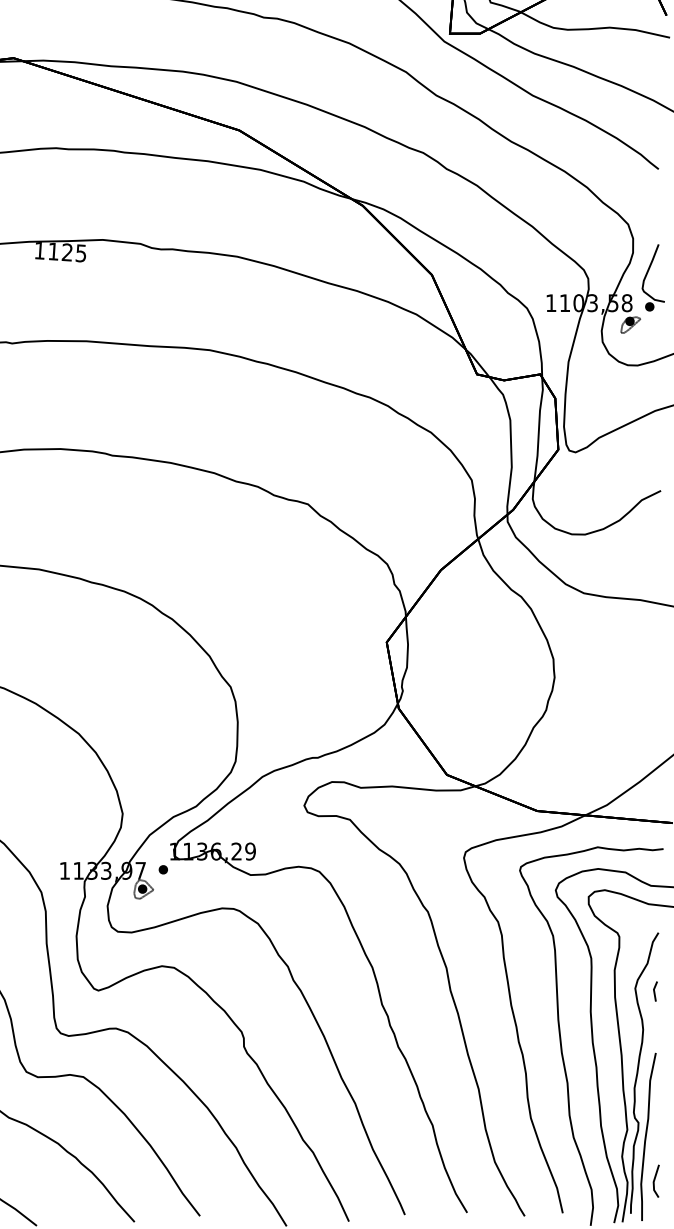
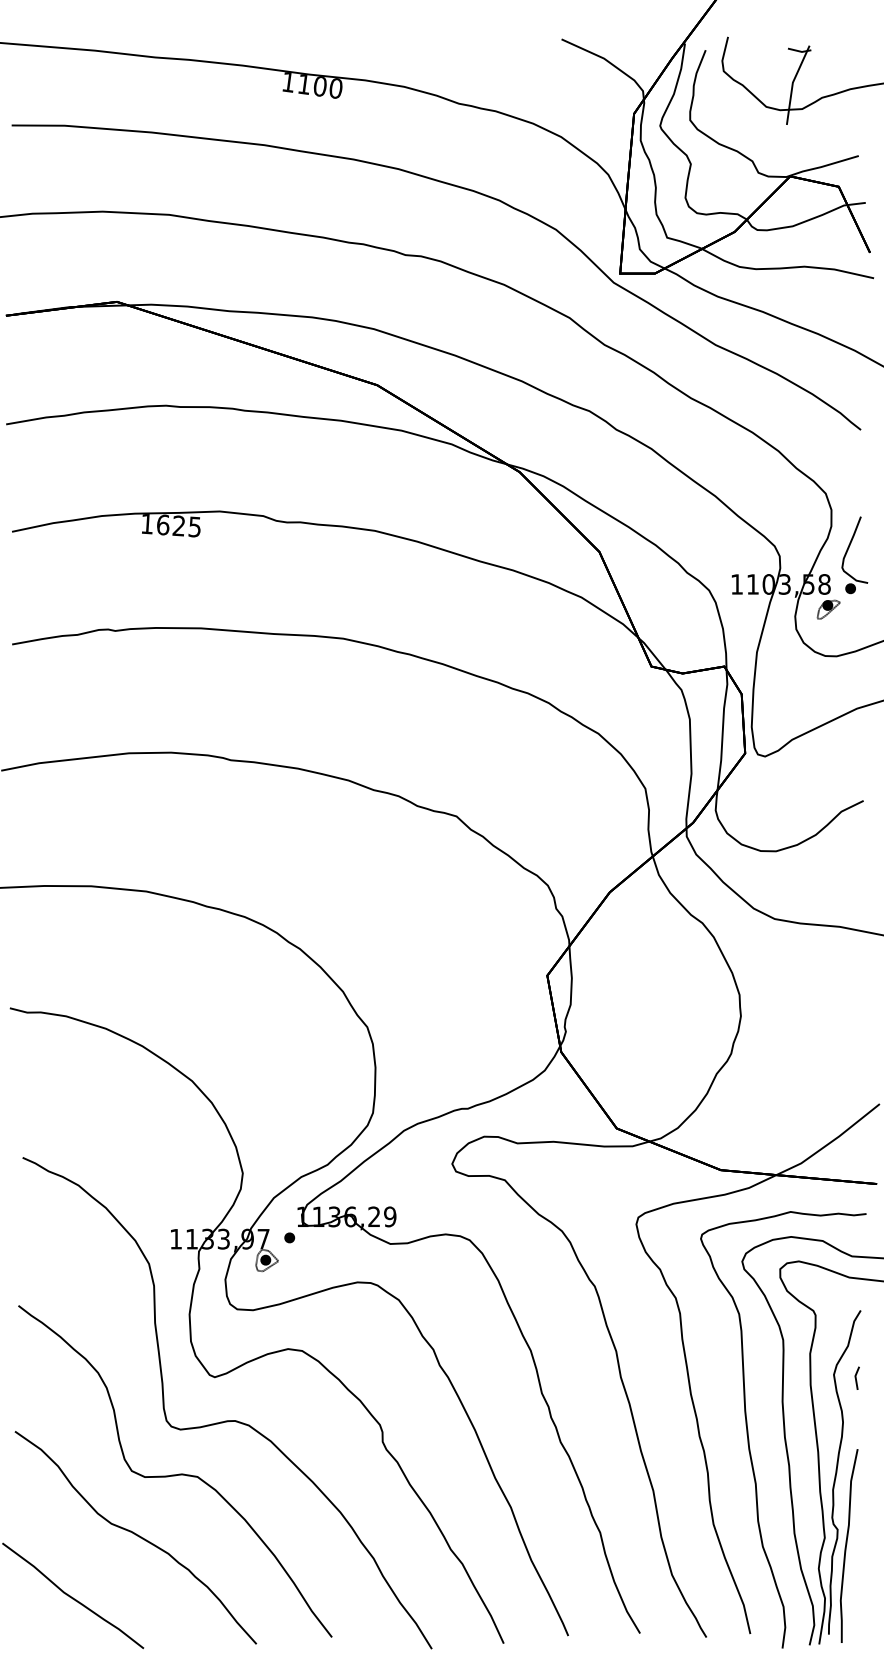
text: (53, 251) -> (163, 524), 1125 -> 1625
line: (654, 1181) -> (856, 1597), removed

